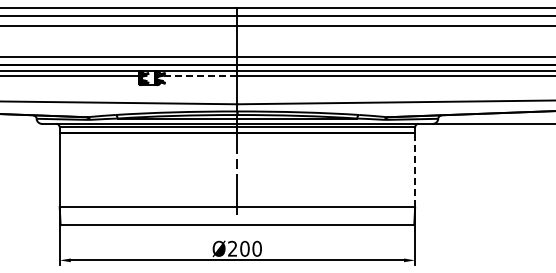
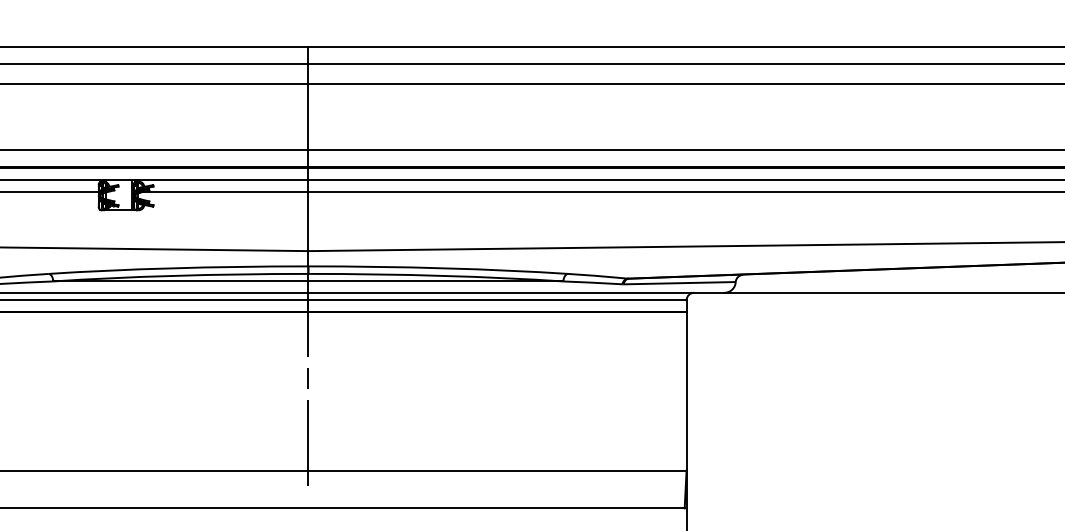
line: (198, 76) -> (225, 191), dashed -> solid
line: (415, 169) -> (687, 389), dashed -> solid

